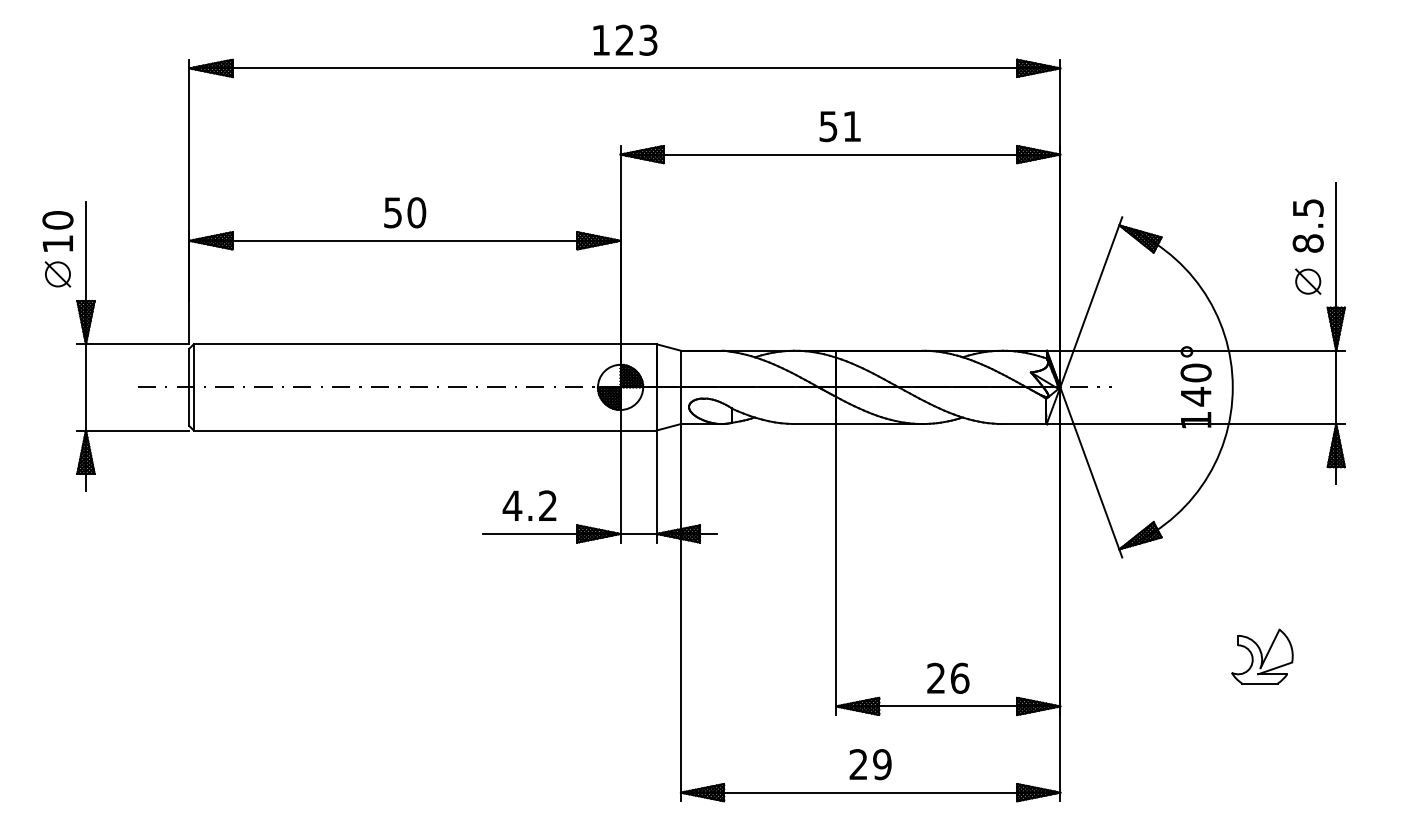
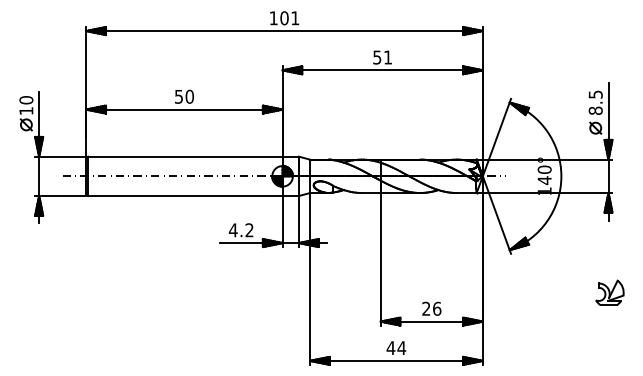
text: (635, 40) -> (289, 18), 123 -> 101
part: (1261, 655) -> (609, 292), moved
text: (870, 765) -> (396, 348), 29 -> 44

